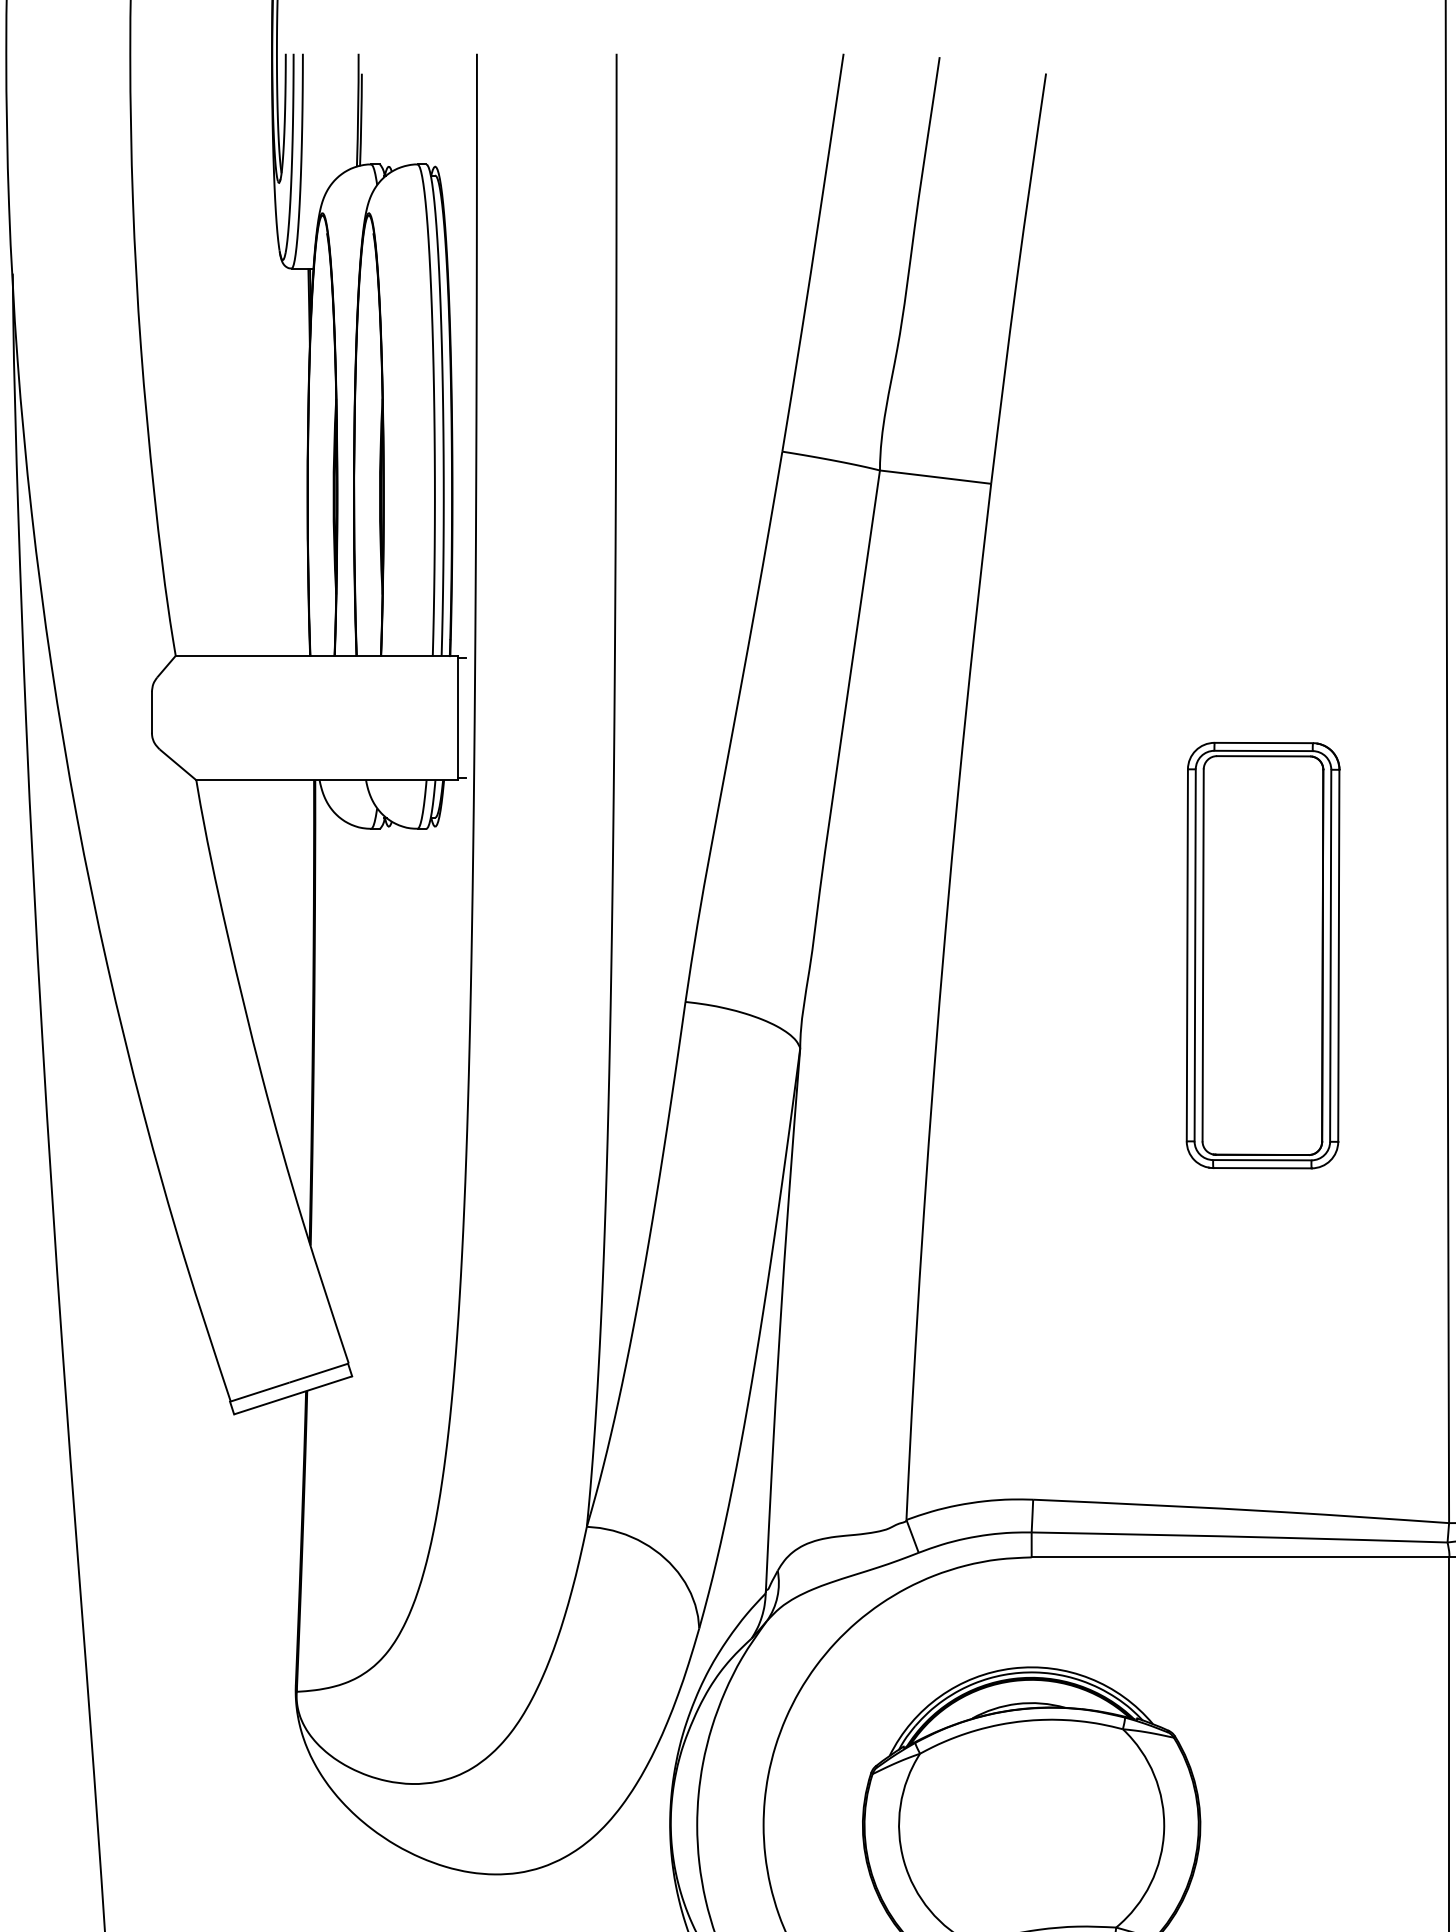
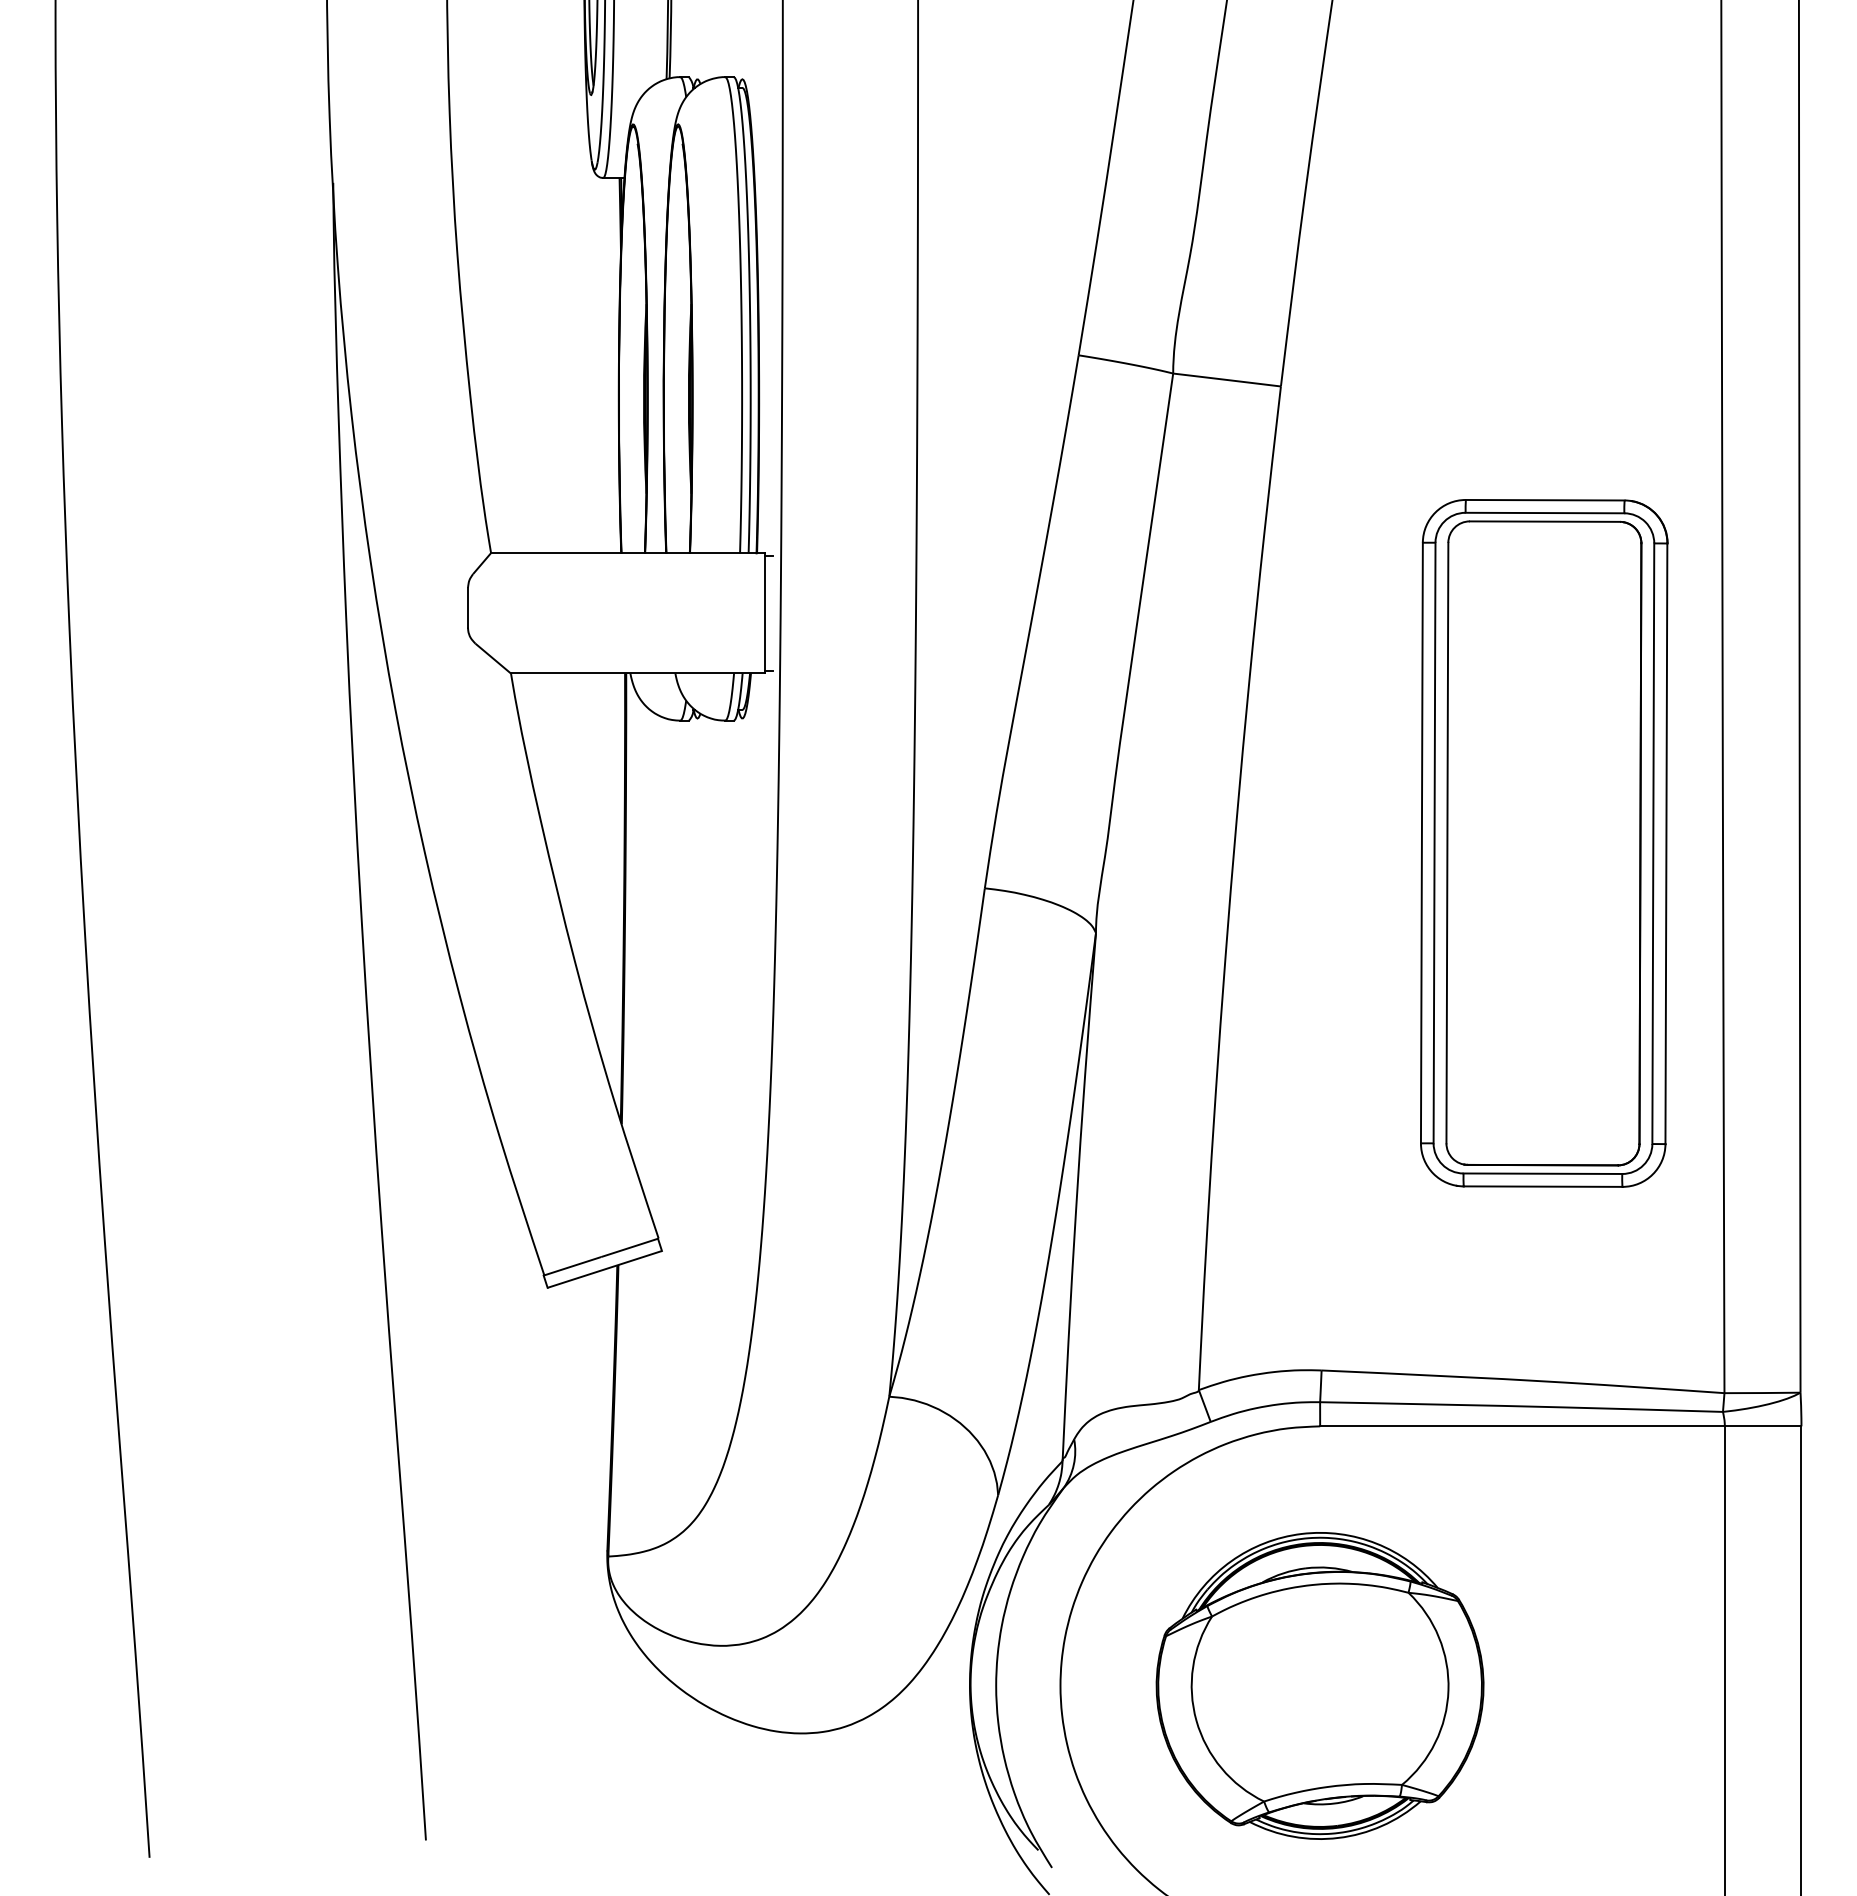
part: (1263, 955) -> (1544, 843), size x1.67

